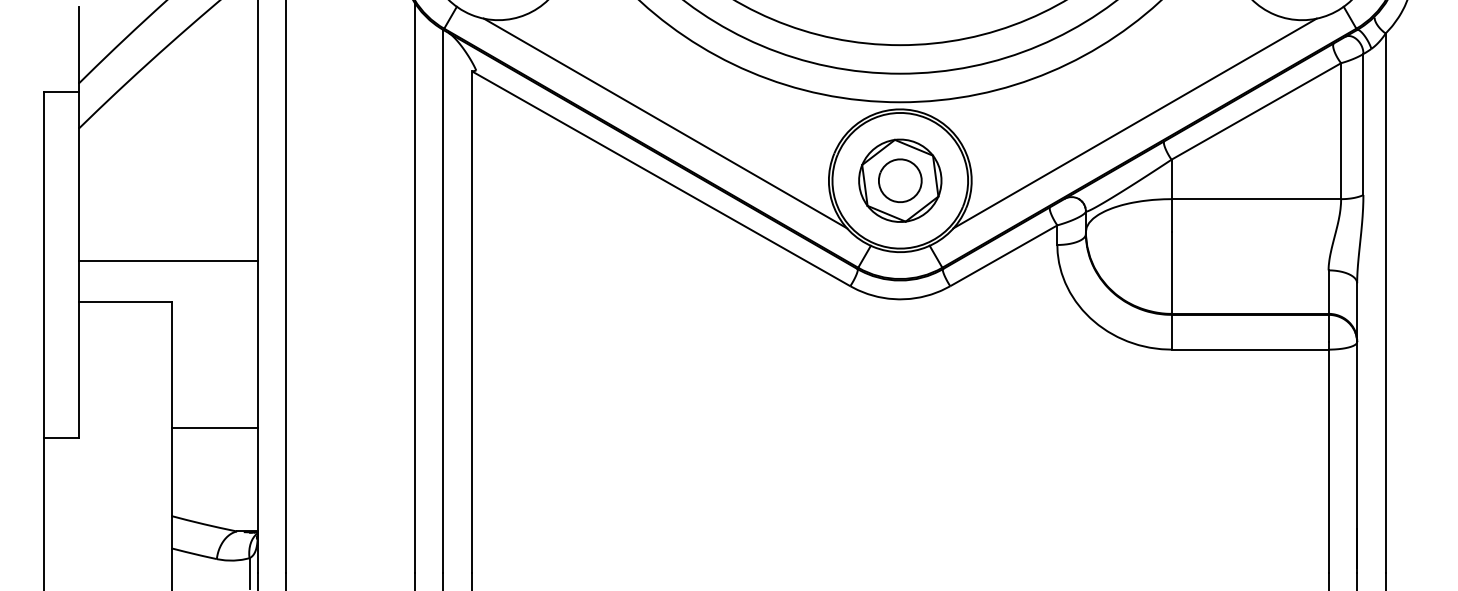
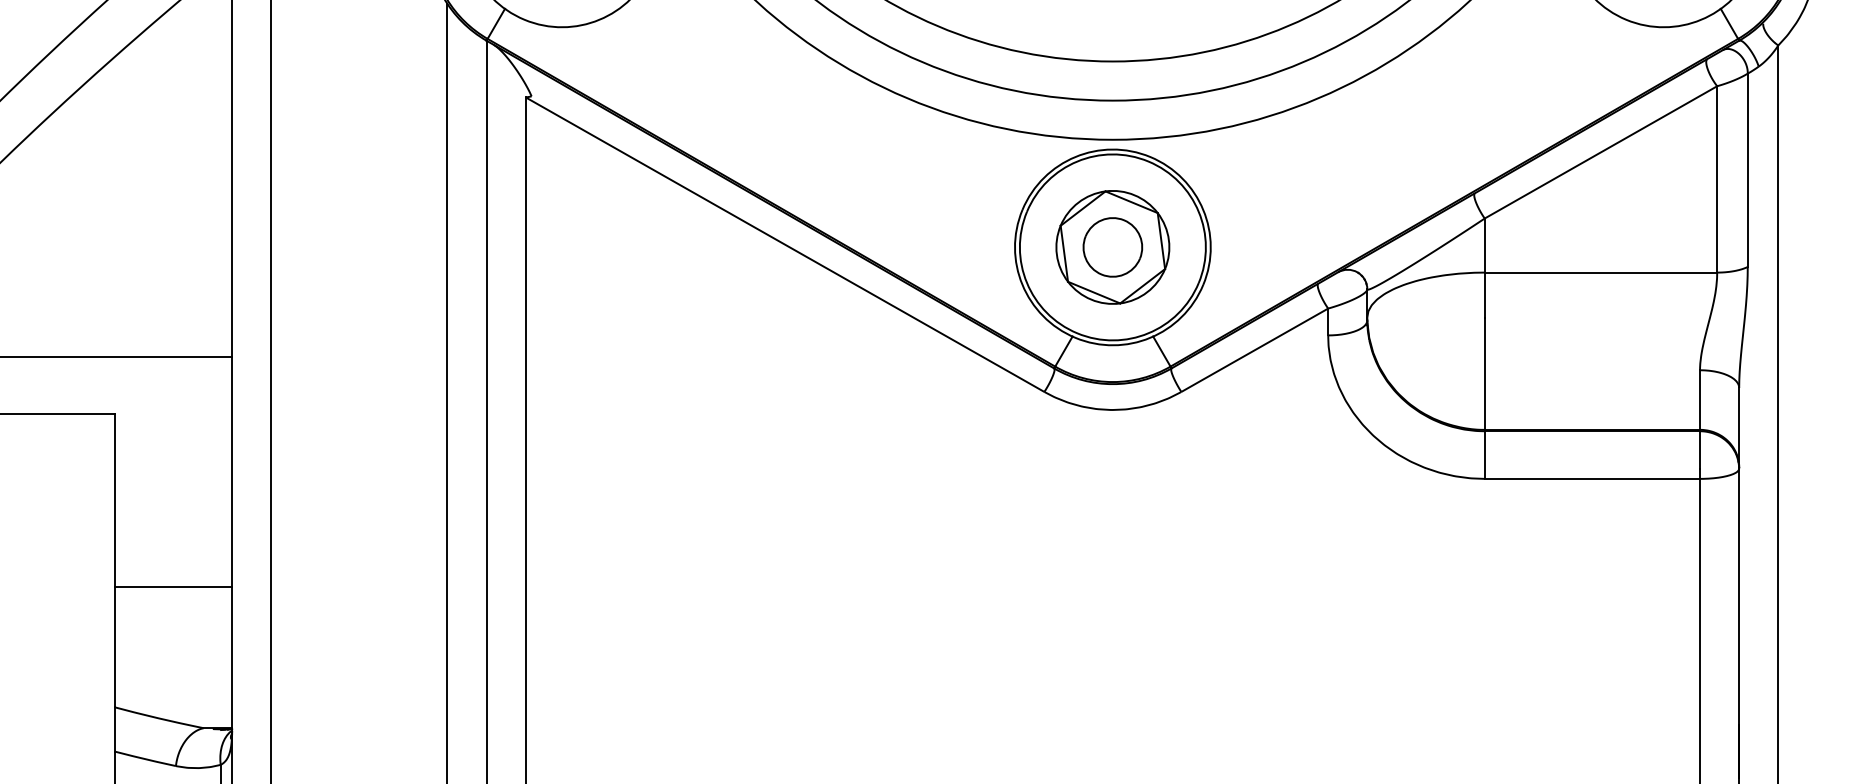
line: (665, 123) -> (790, 168), removed
line: (1134, 123) -> (1433, 168), removed

